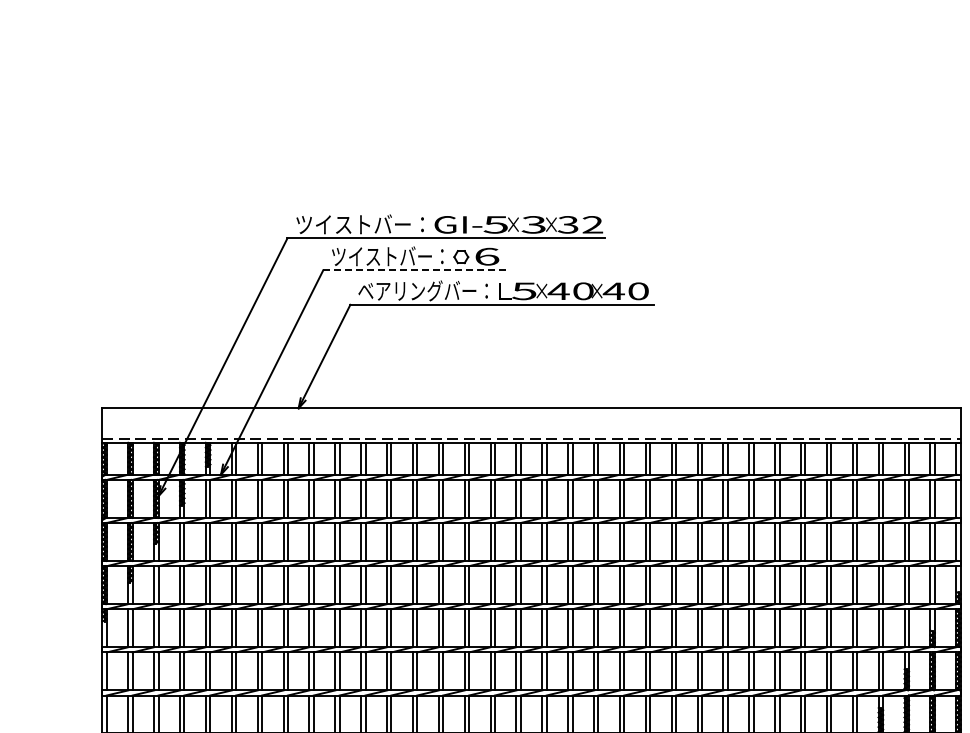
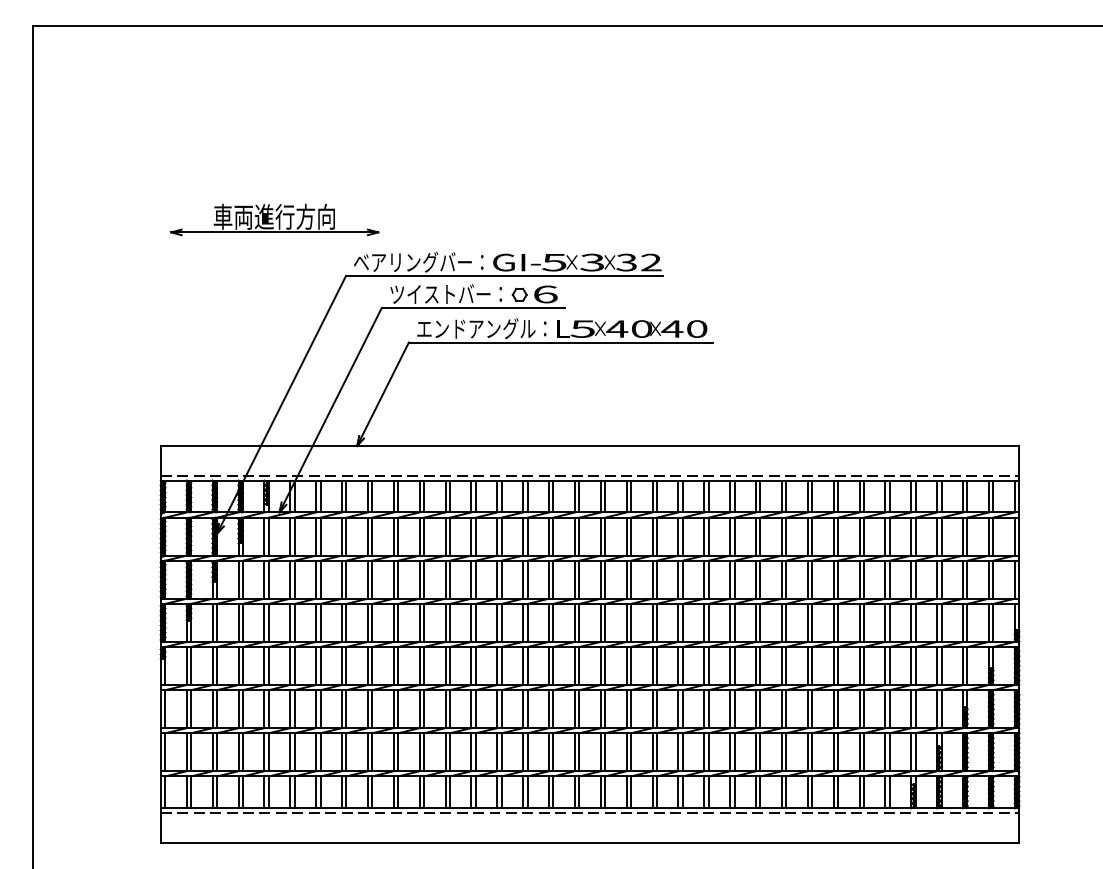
part: (216, 181) -> (274, 219), added
text: (360, 223) -> (418, 261), ツイストバー： -> ベアリングバー：
line: (415, 270) -> (473, 308), dashed -> solid
text: (417, 290) -> (475, 328), ベアリングバー： -> エンドアングル：

